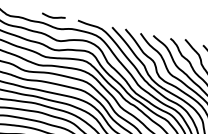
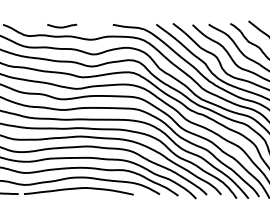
curve: (53, 17) -> (62, 26), moved

